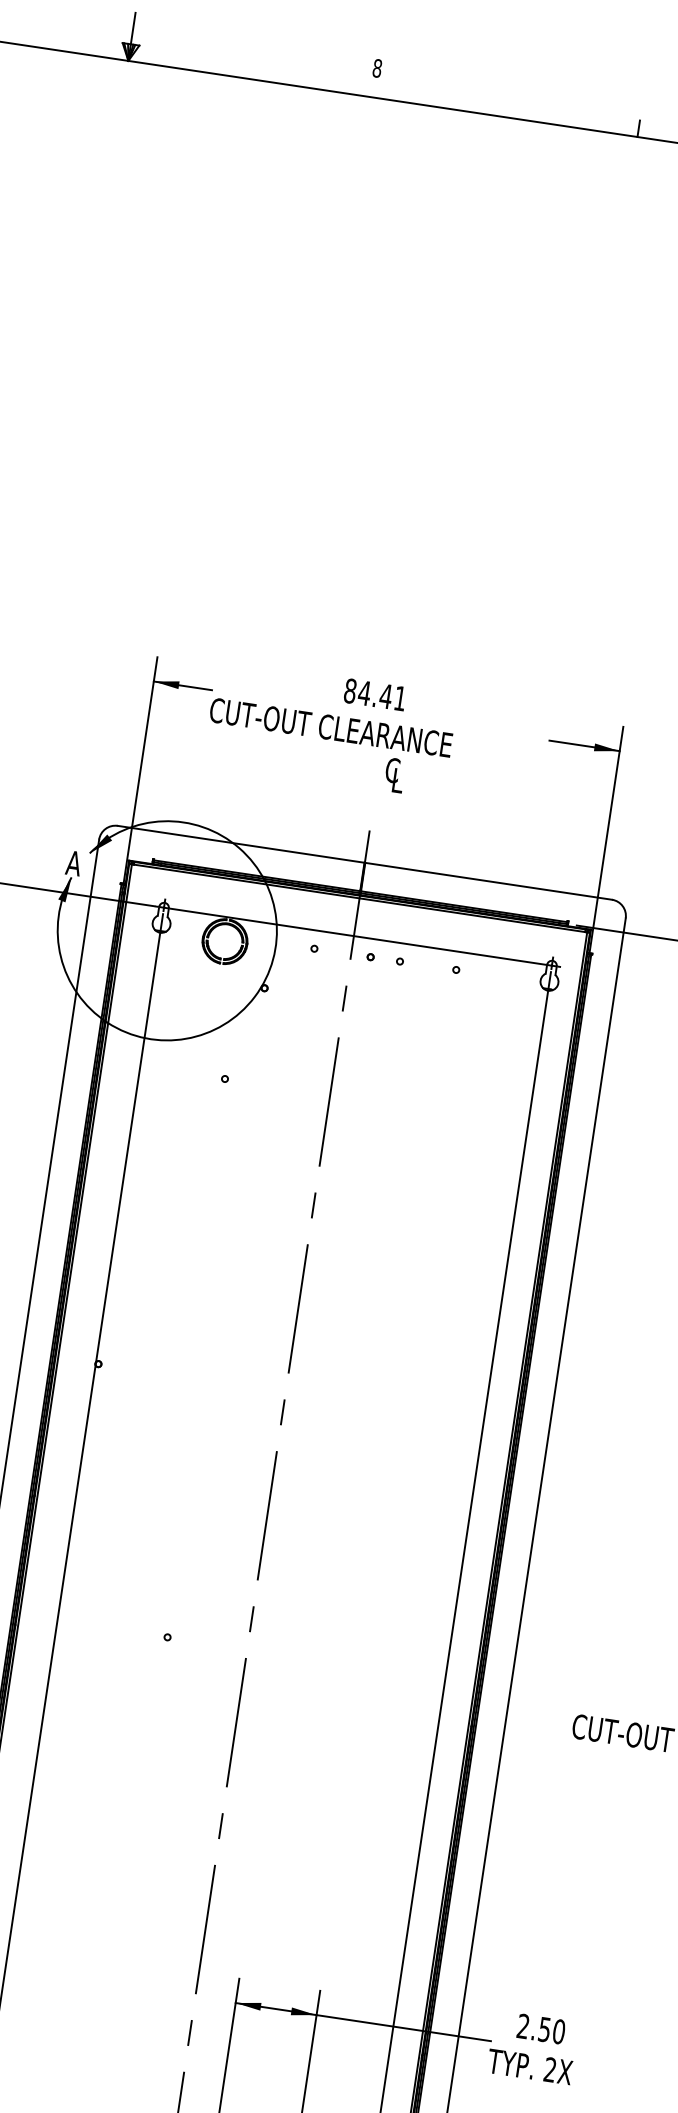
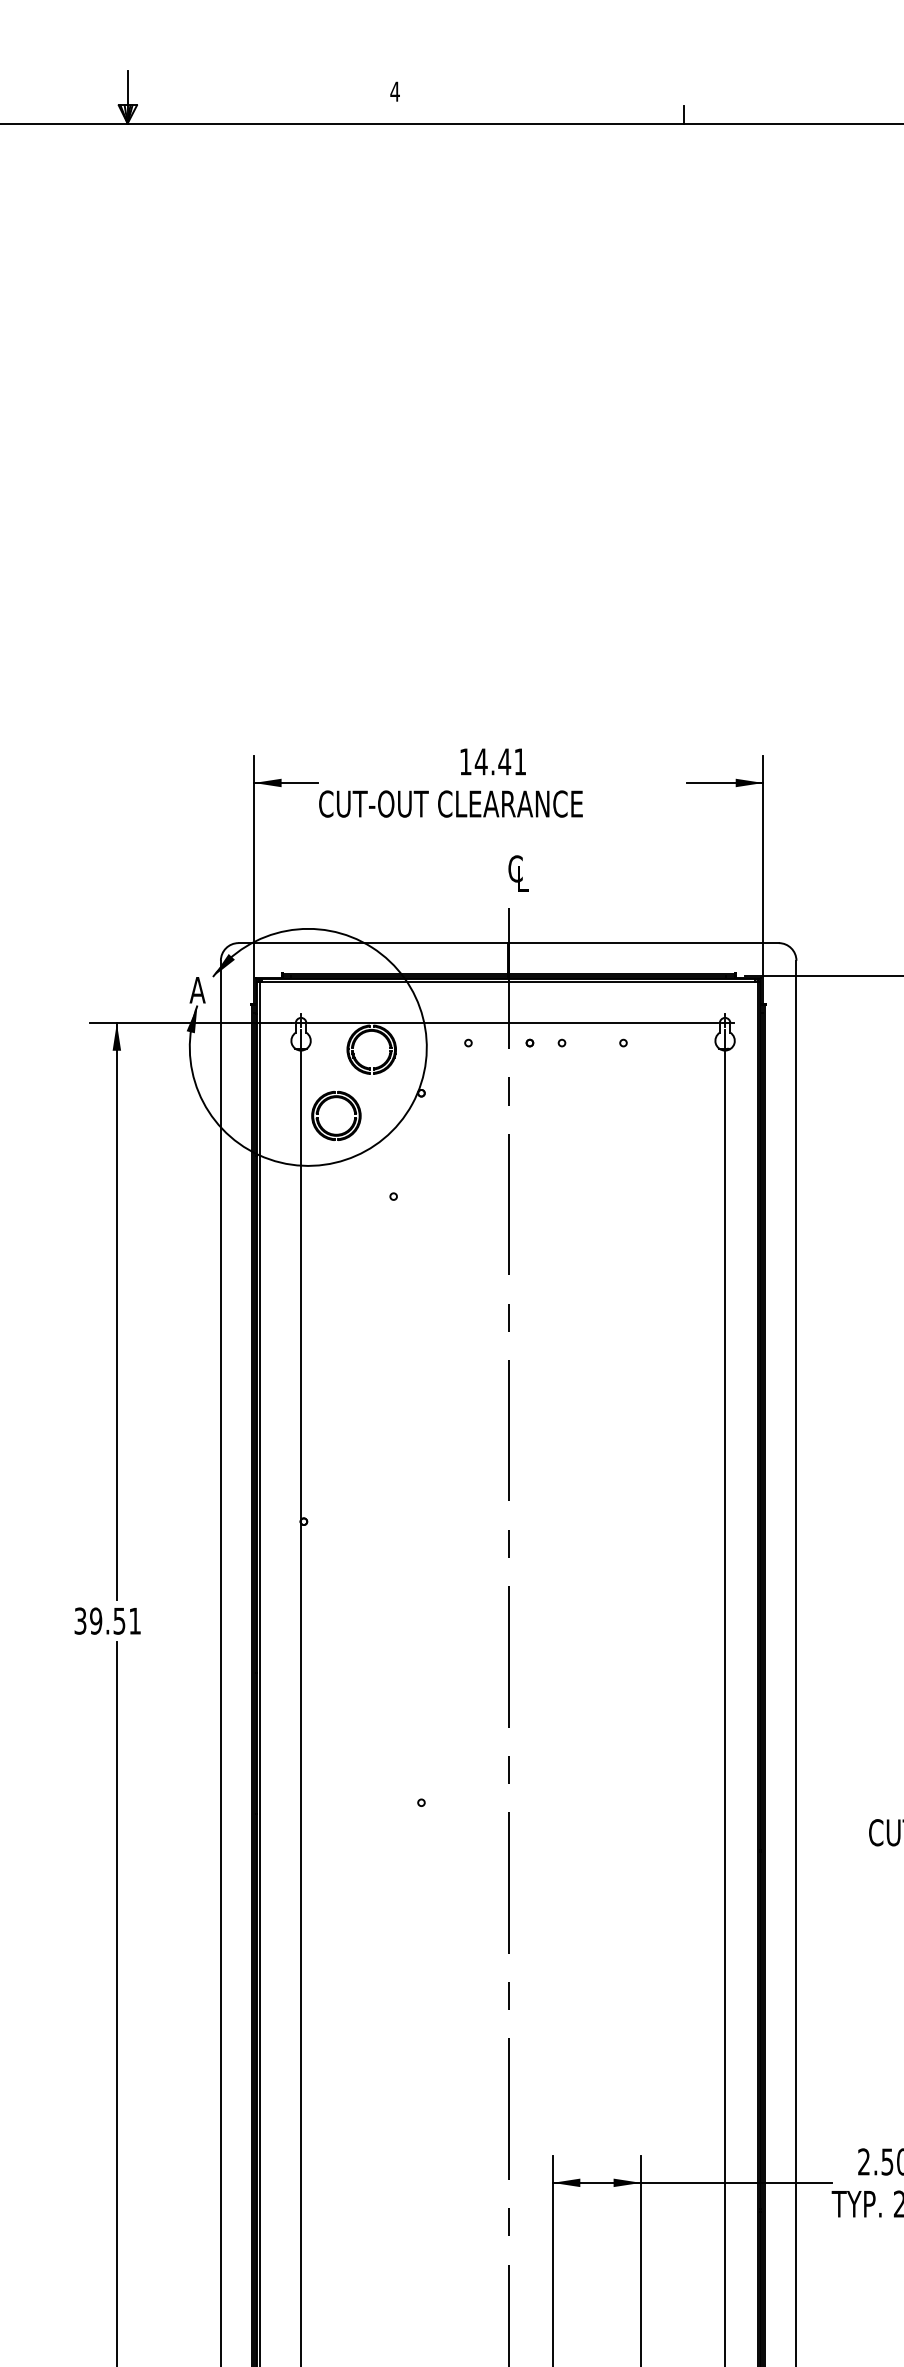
text: (376, 68) -> (394, 91), 8 -> 4
text: (350, 690) -> (465, 761), 84.41 -> 14.41
text: (394, 775) -> (518, 873), moved
part: (183, 996) -> (336, 1115), added

